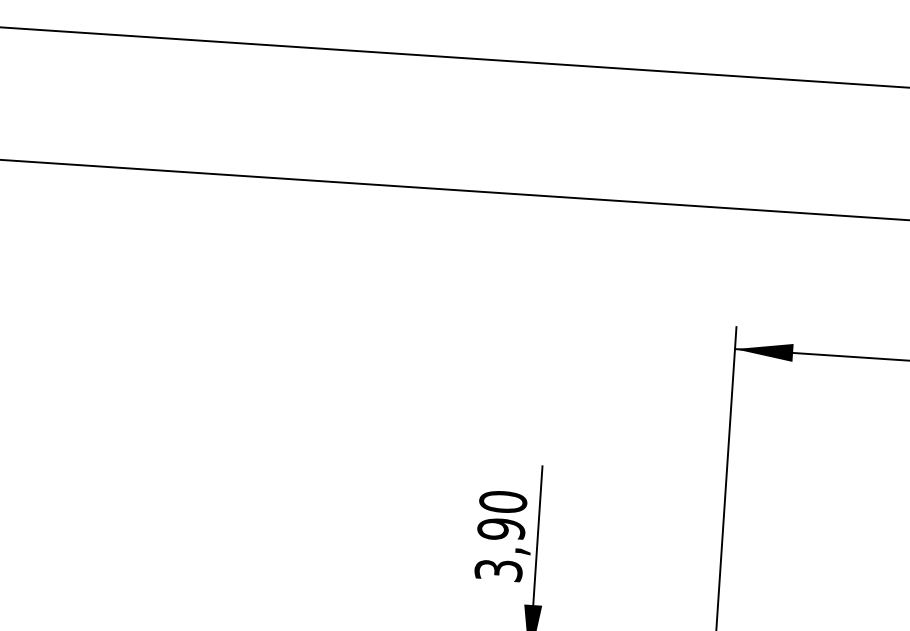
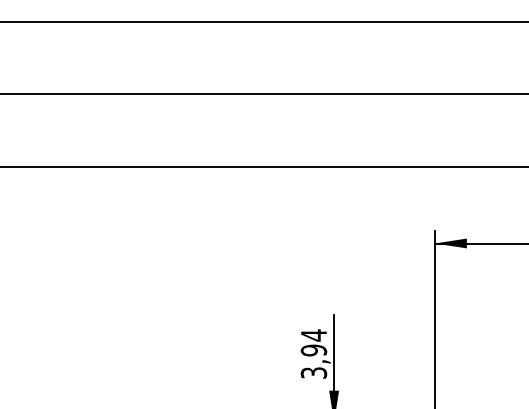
text: (502, 502) -> (313, 335), 3,90 -> 3,94

